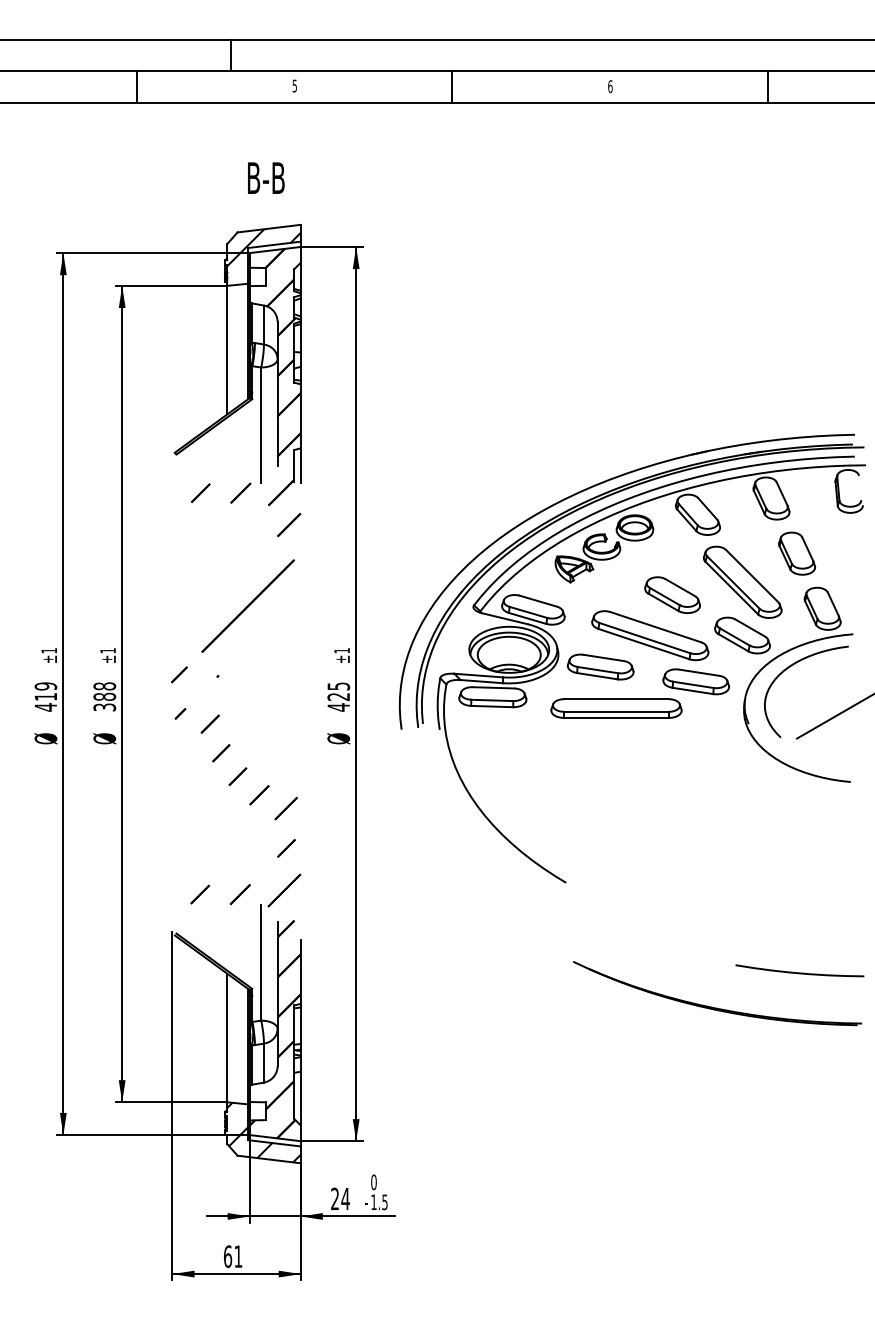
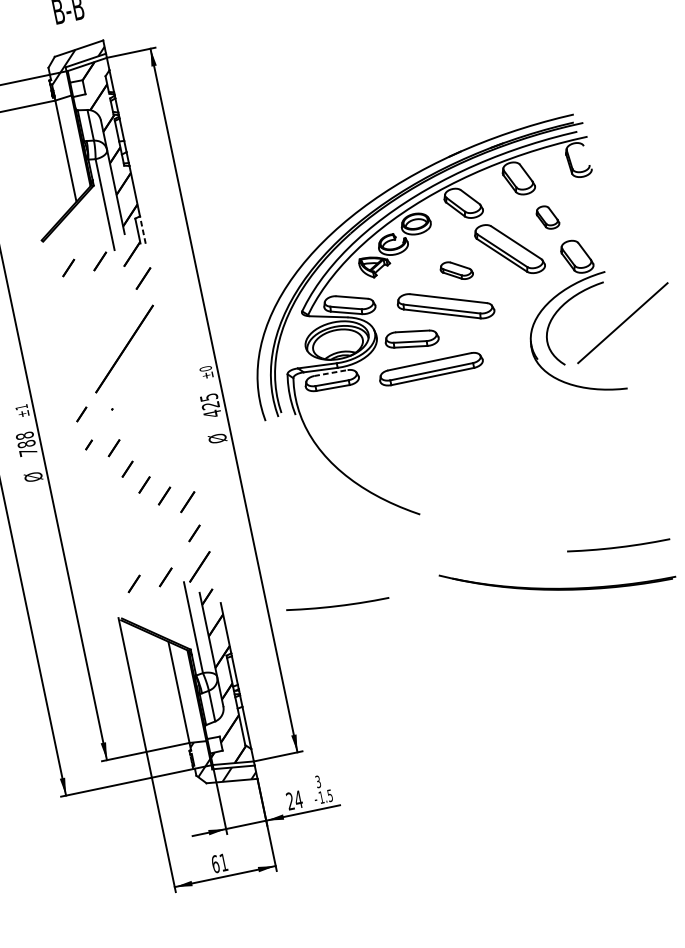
line: (300, 465) -> (142, 229), solid -> dashed
part: (796, 553) -> (547, 217), size x0.7
part: (672, 594) -> (456, 270), size x0.7
part: (742, 635) -> (518, 290), removed
text: (341, 650) -> (205, 368), ±1 -> ±0
part: (695, 681) -> (488, 334), removed
line: (493, 687) -> (330, 372), solid -> dashed
text: (104, 707) -> (28, 452), 388 -> 788
curve: (442, 972) -> (337, 605), added
text: (373, 1182) -> (317, 782), 0 -> 3

